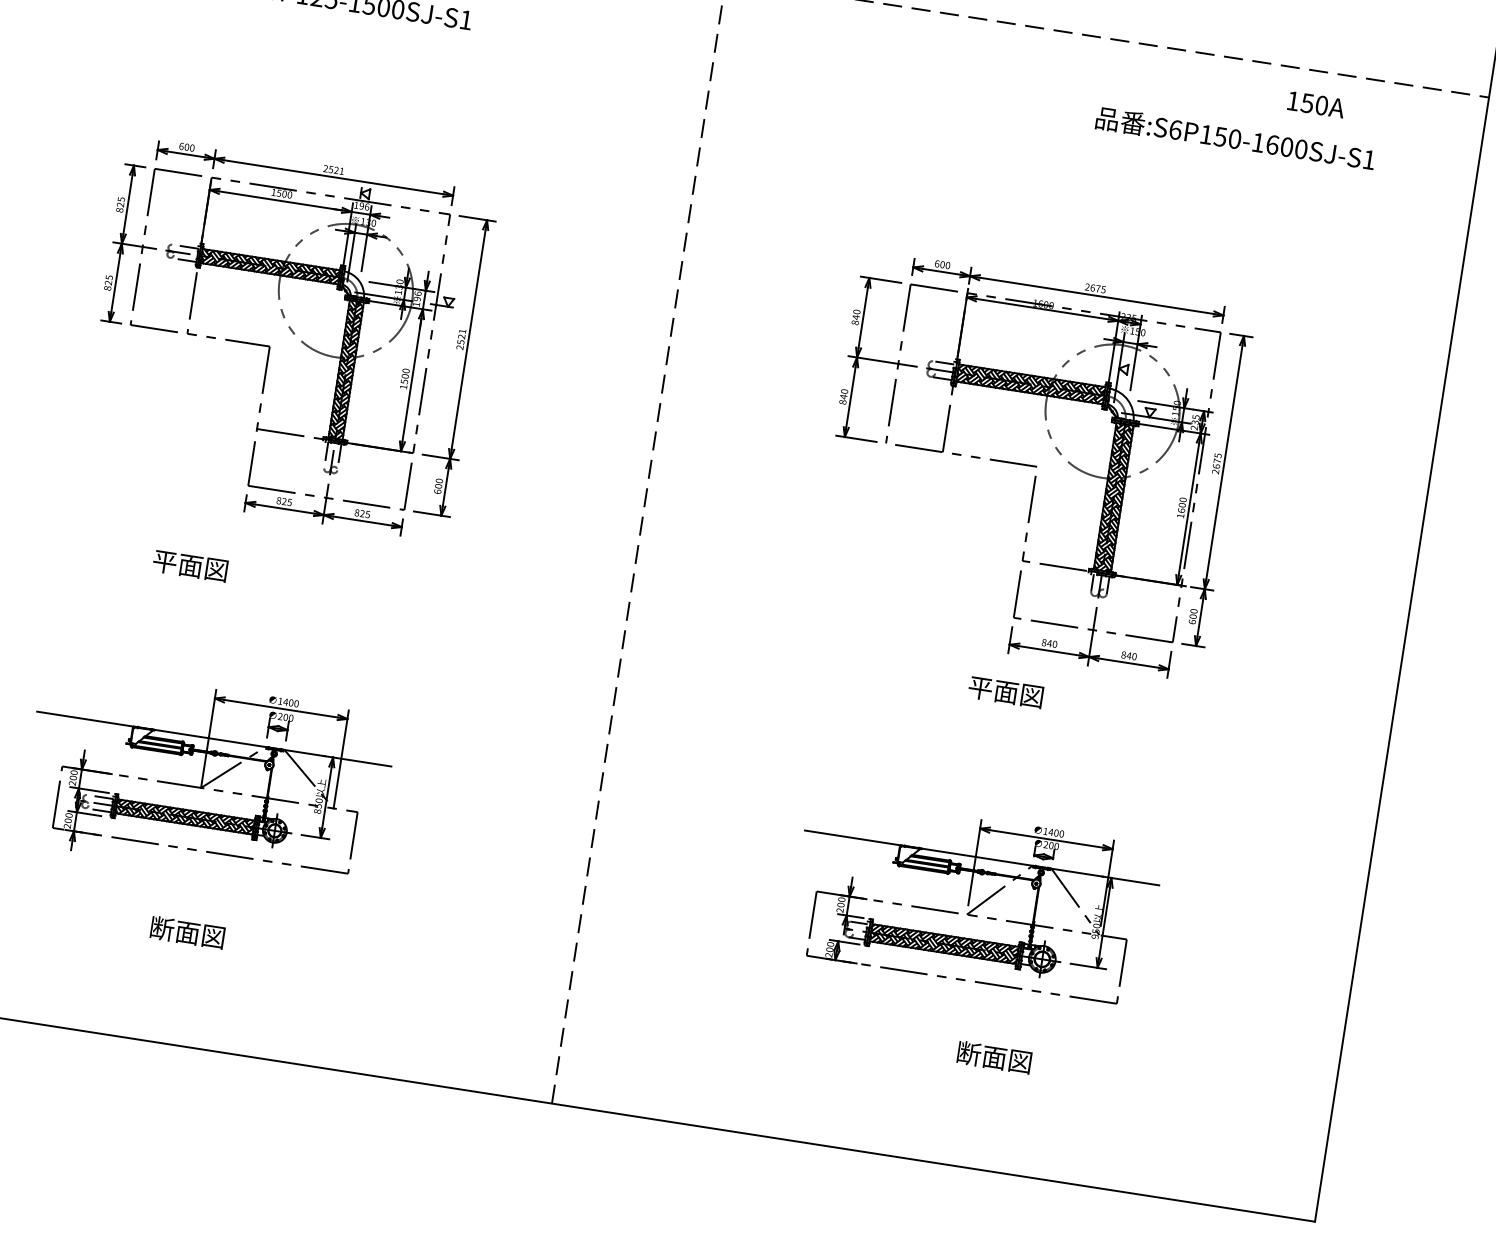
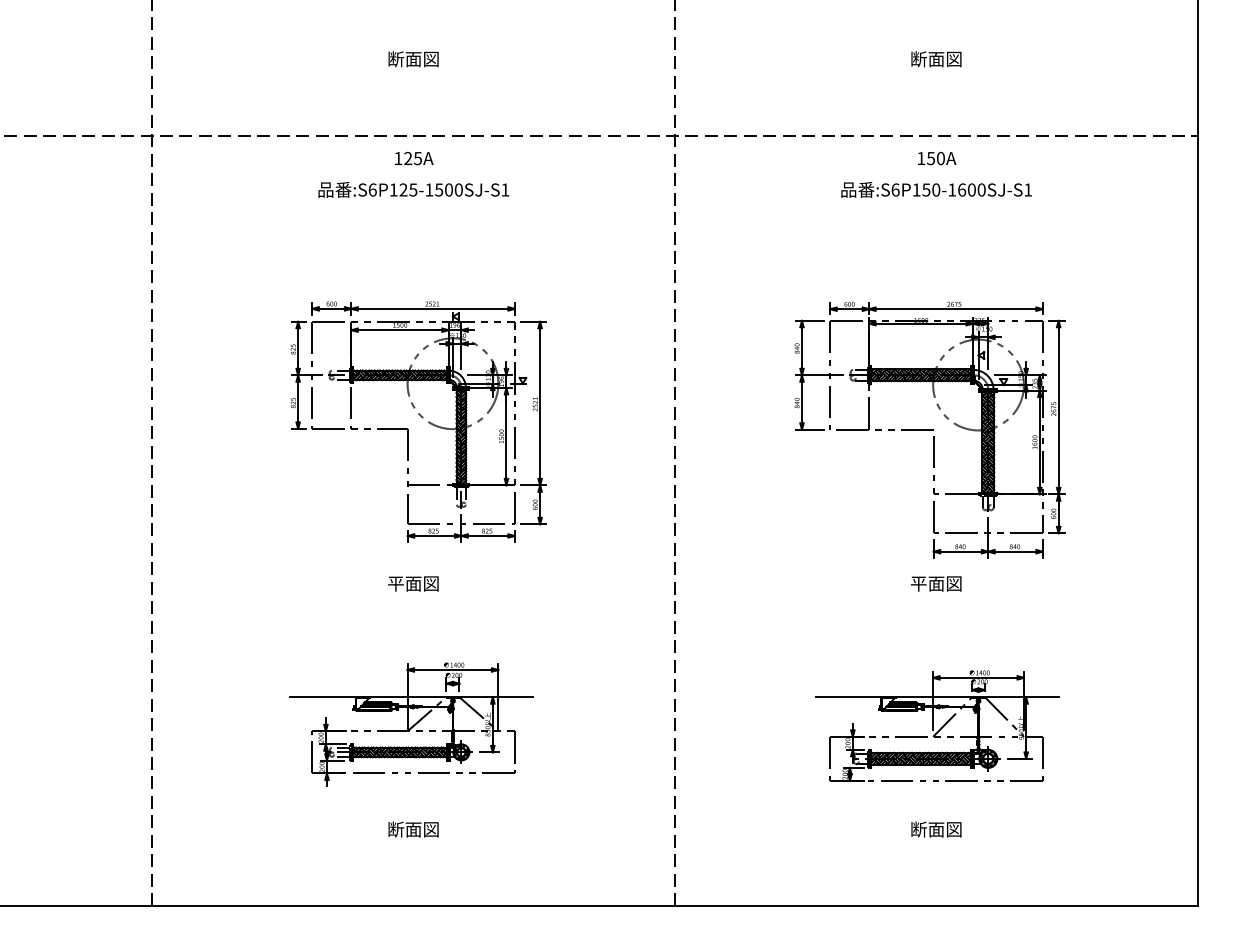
text: (1316, 104) -> (937, 158), moved
text: (1235, 138) -> (936, 189), moved
text: (190, 565) -> (413, 583), moved
text: (994, 1057) -> (936, 829), moved

